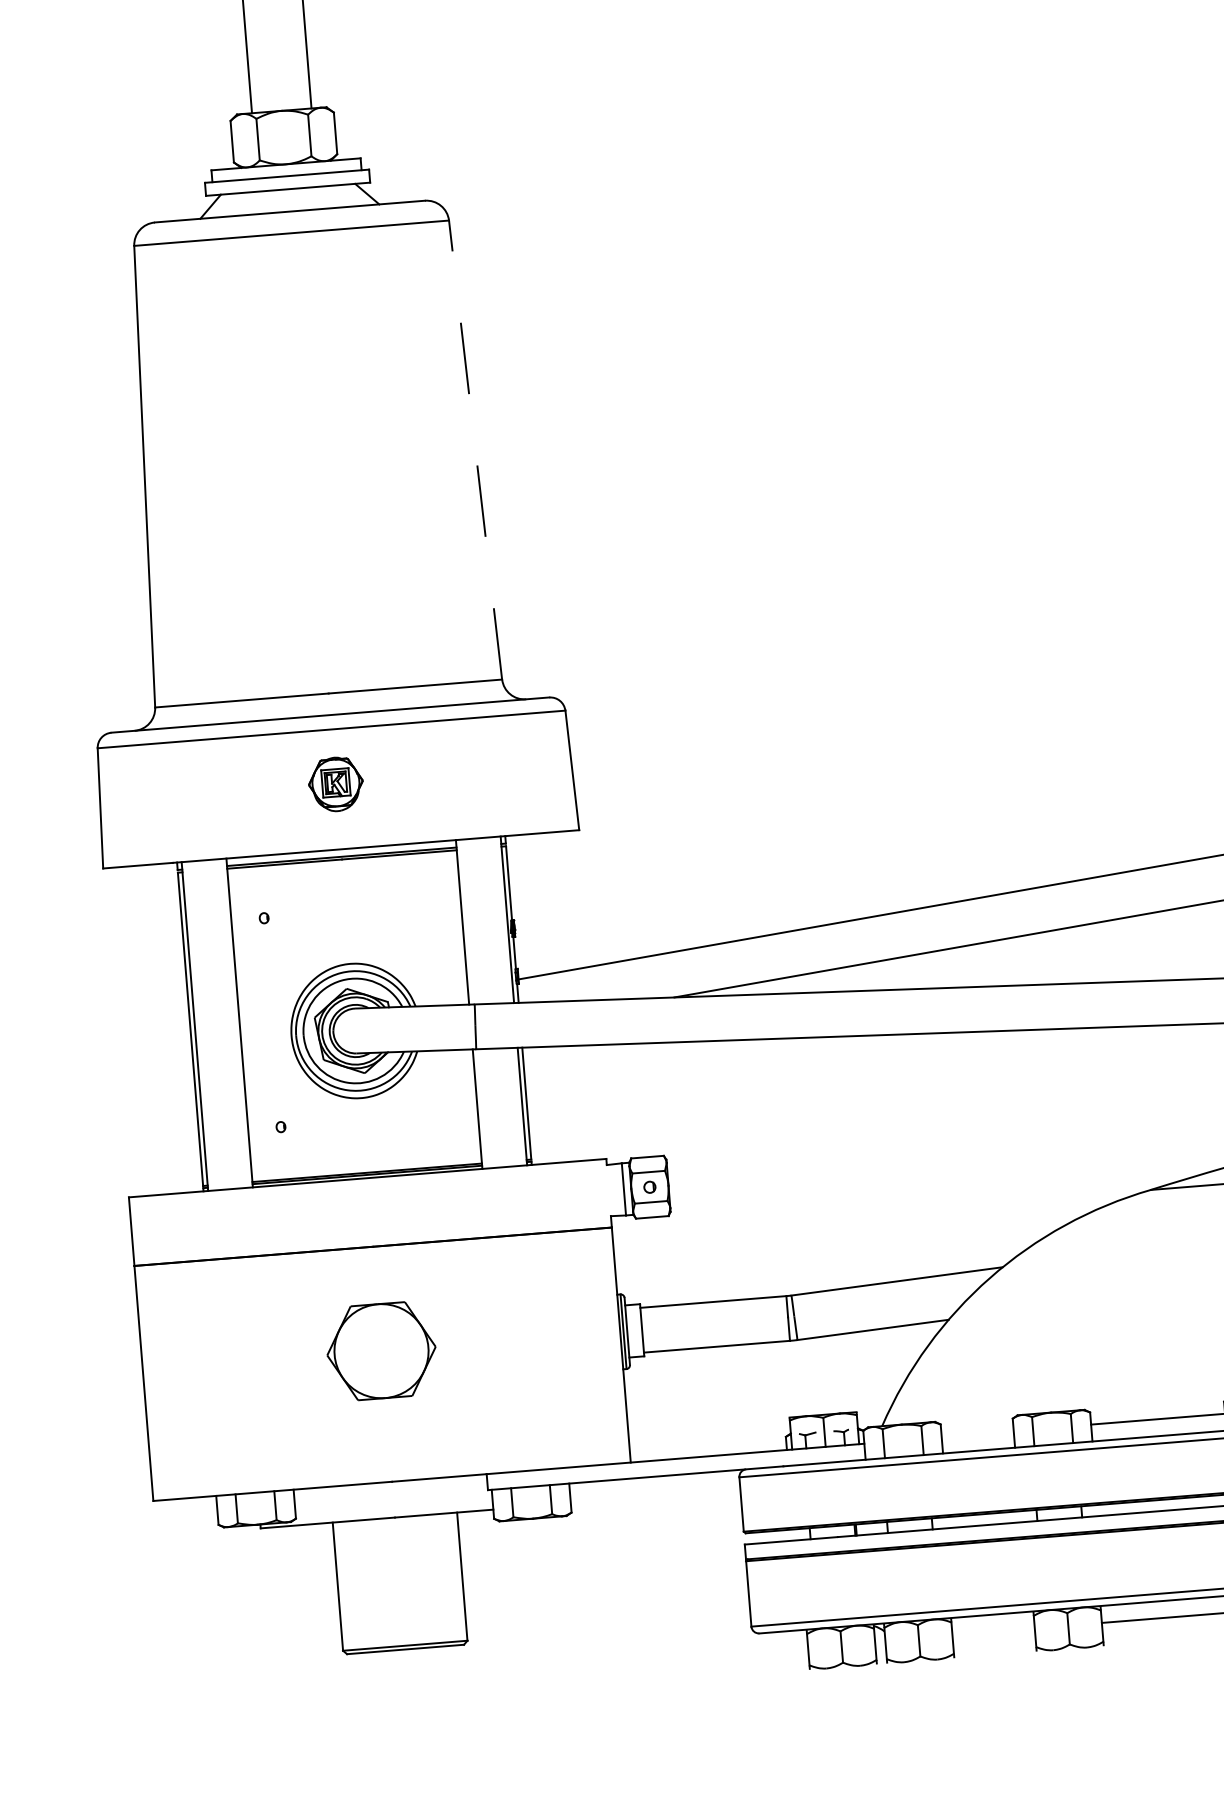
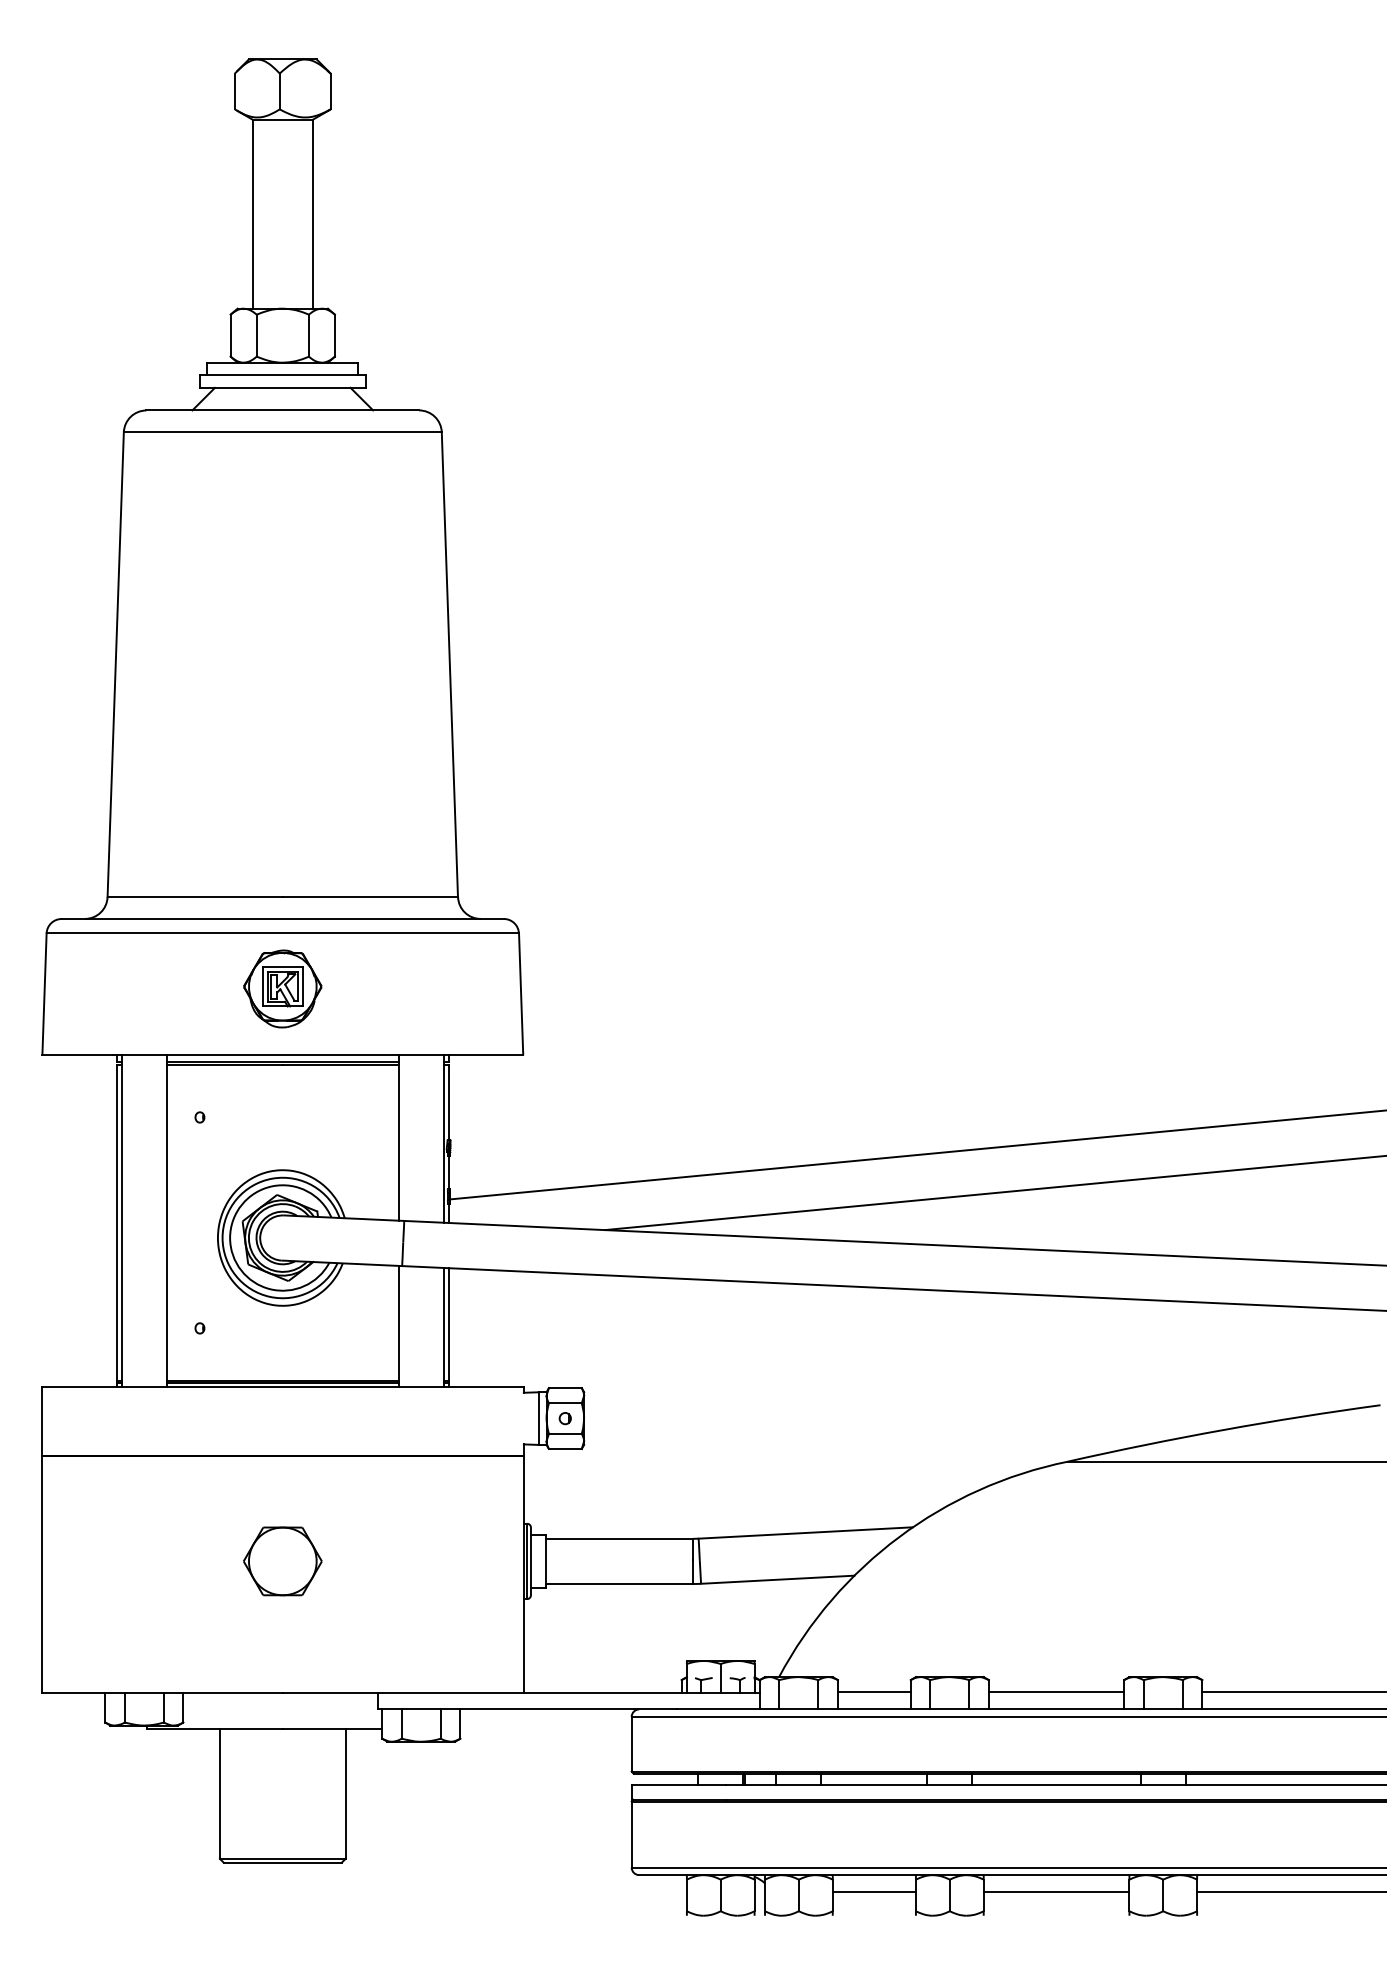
line: (475, 449) -> (449, 664), dashed -> solid
part: (335, 783) -> (282, 988), size x1.43
part: (381, 1351) -> (282, 1561), size x0.71
line: (976, 1433) -> (873, 1692), added
line: (992, 1631) -> (873, 1892), added

